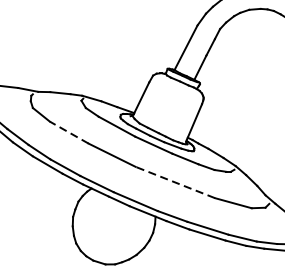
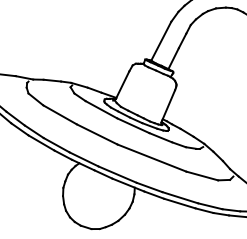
line: (68, 132) -> (59, 114), dashed -> solid
line: (175, 183) -> (152, 158), dashed -> solid

